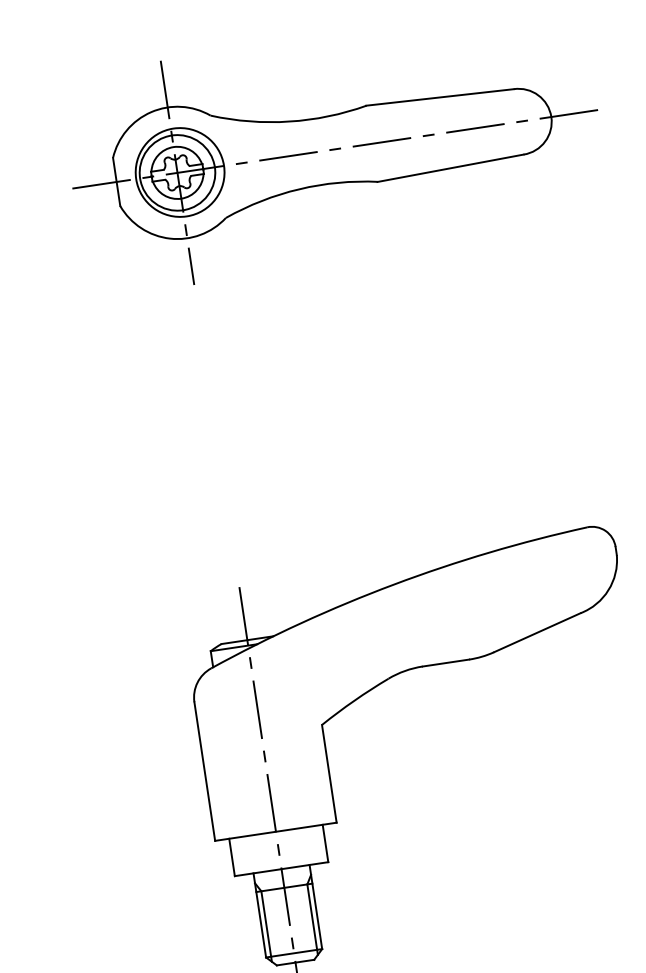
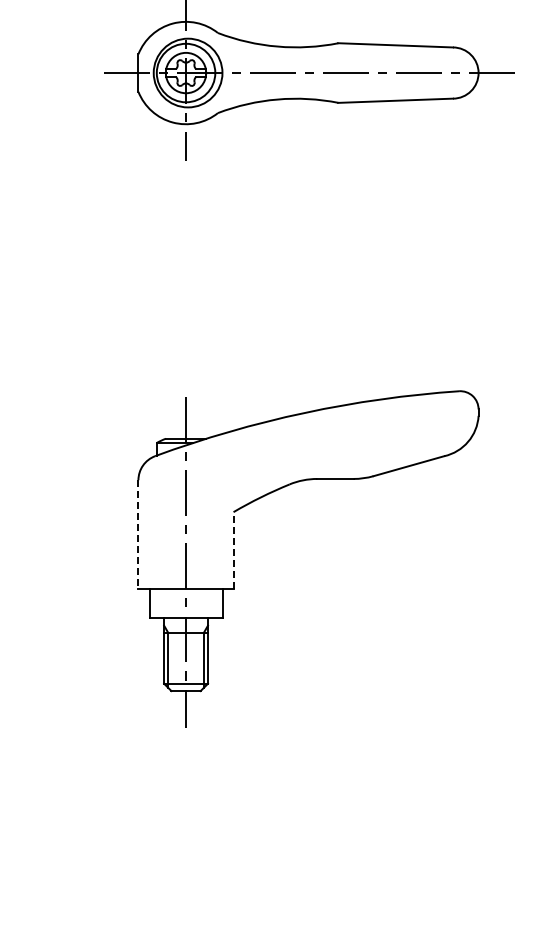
line: (204, 771) -> (138, 534), solid -> dashed
line: (329, 772) -> (233, 549), solid -> dashed

